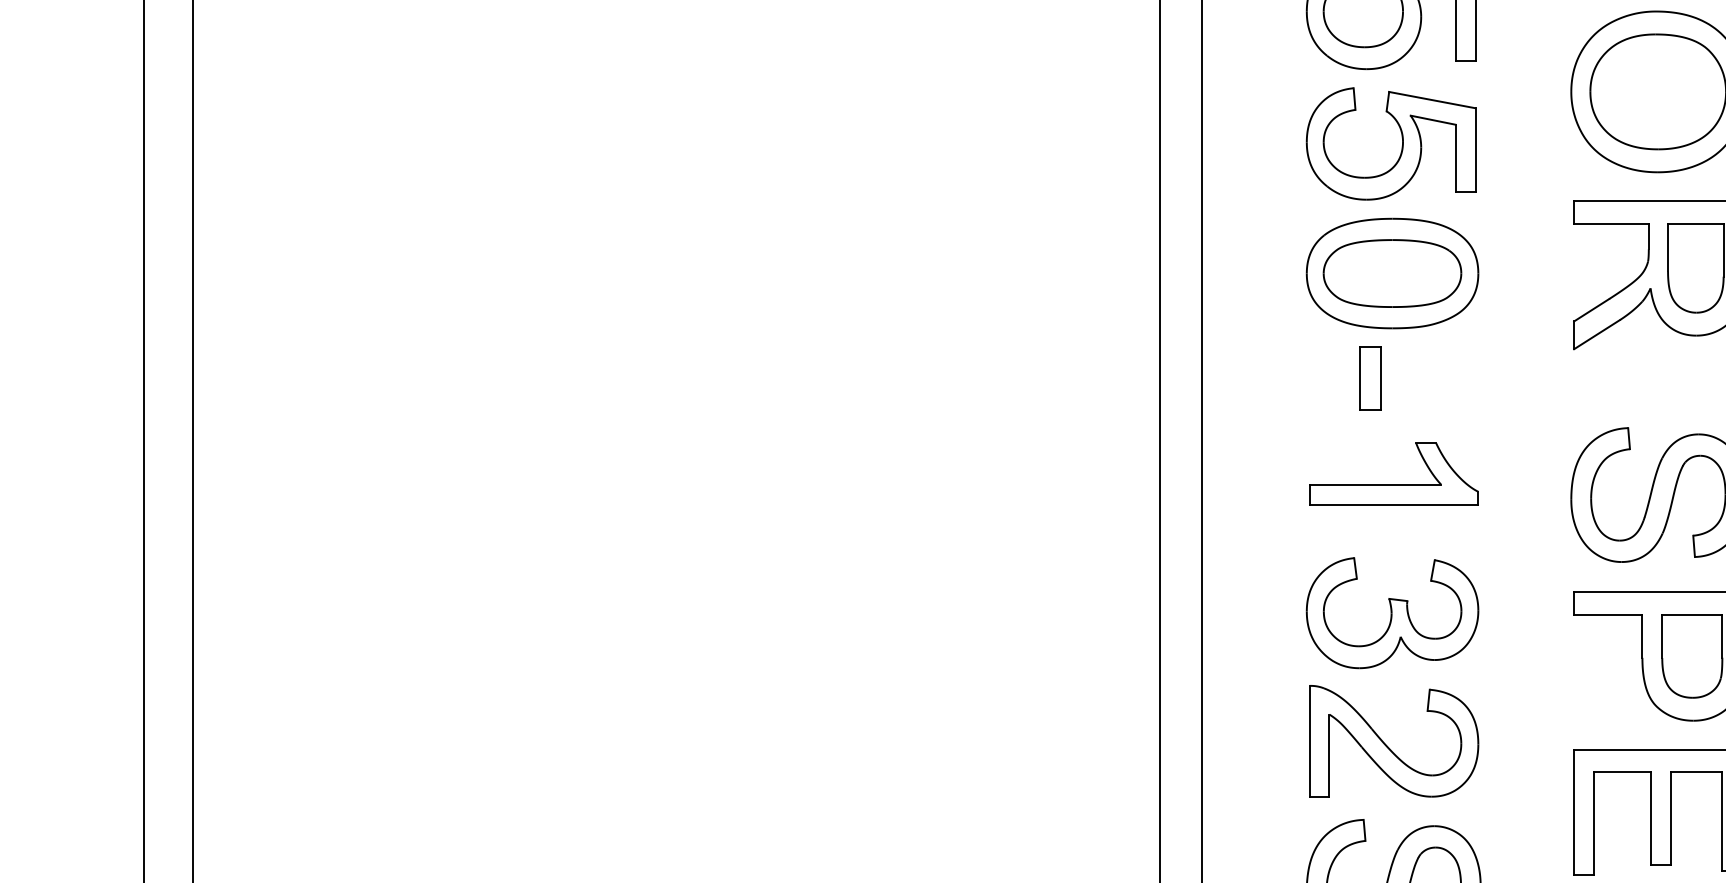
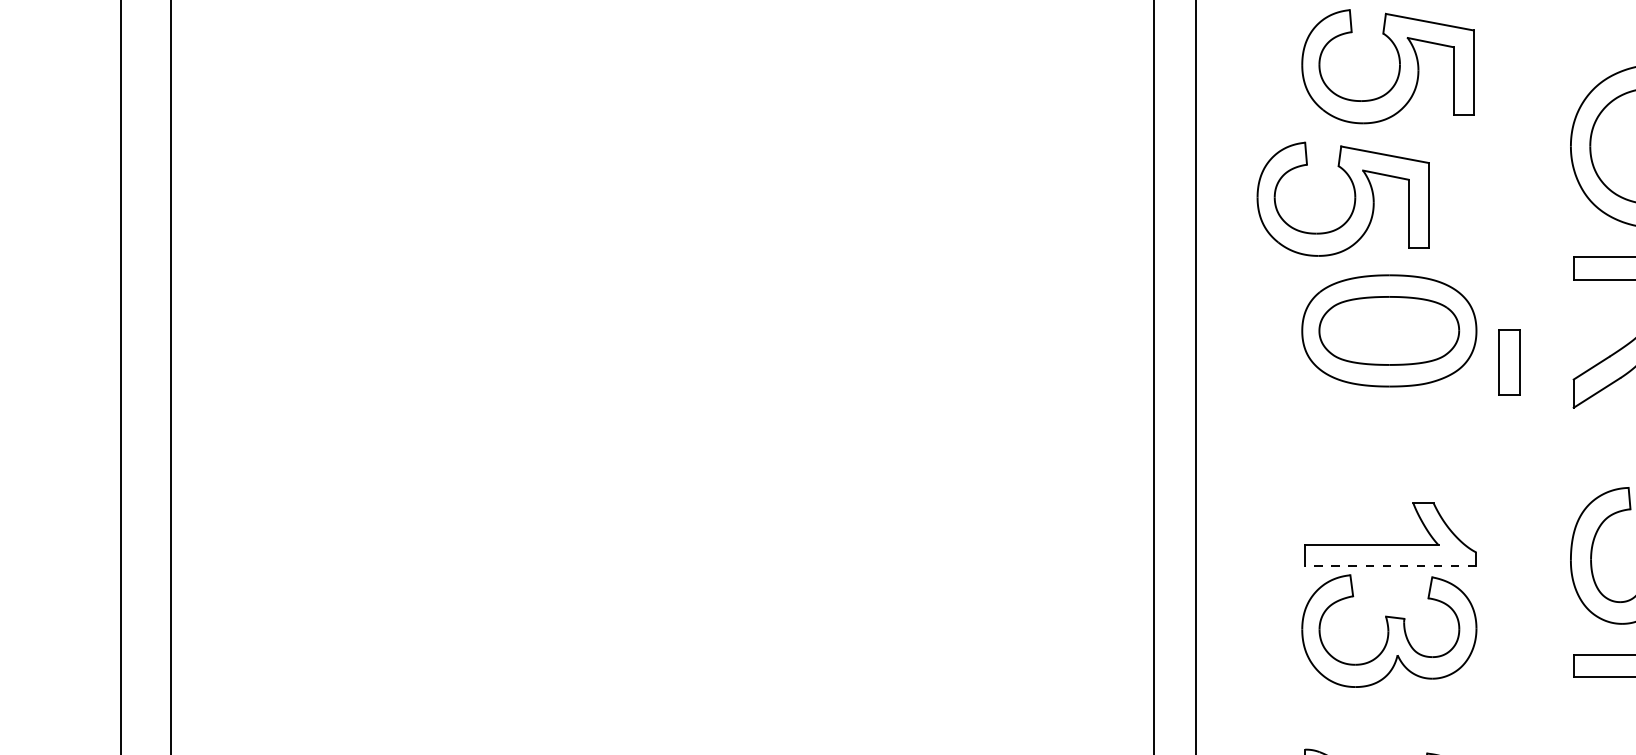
part: (1401, 146) -> (1353, 201), moved
part: (1370, 378) -> (1509, 362), moved
line: (1393, 505) -> (1390, 566), solid -> dashed
part: (1392, 613) -> (1389, 631), moved

